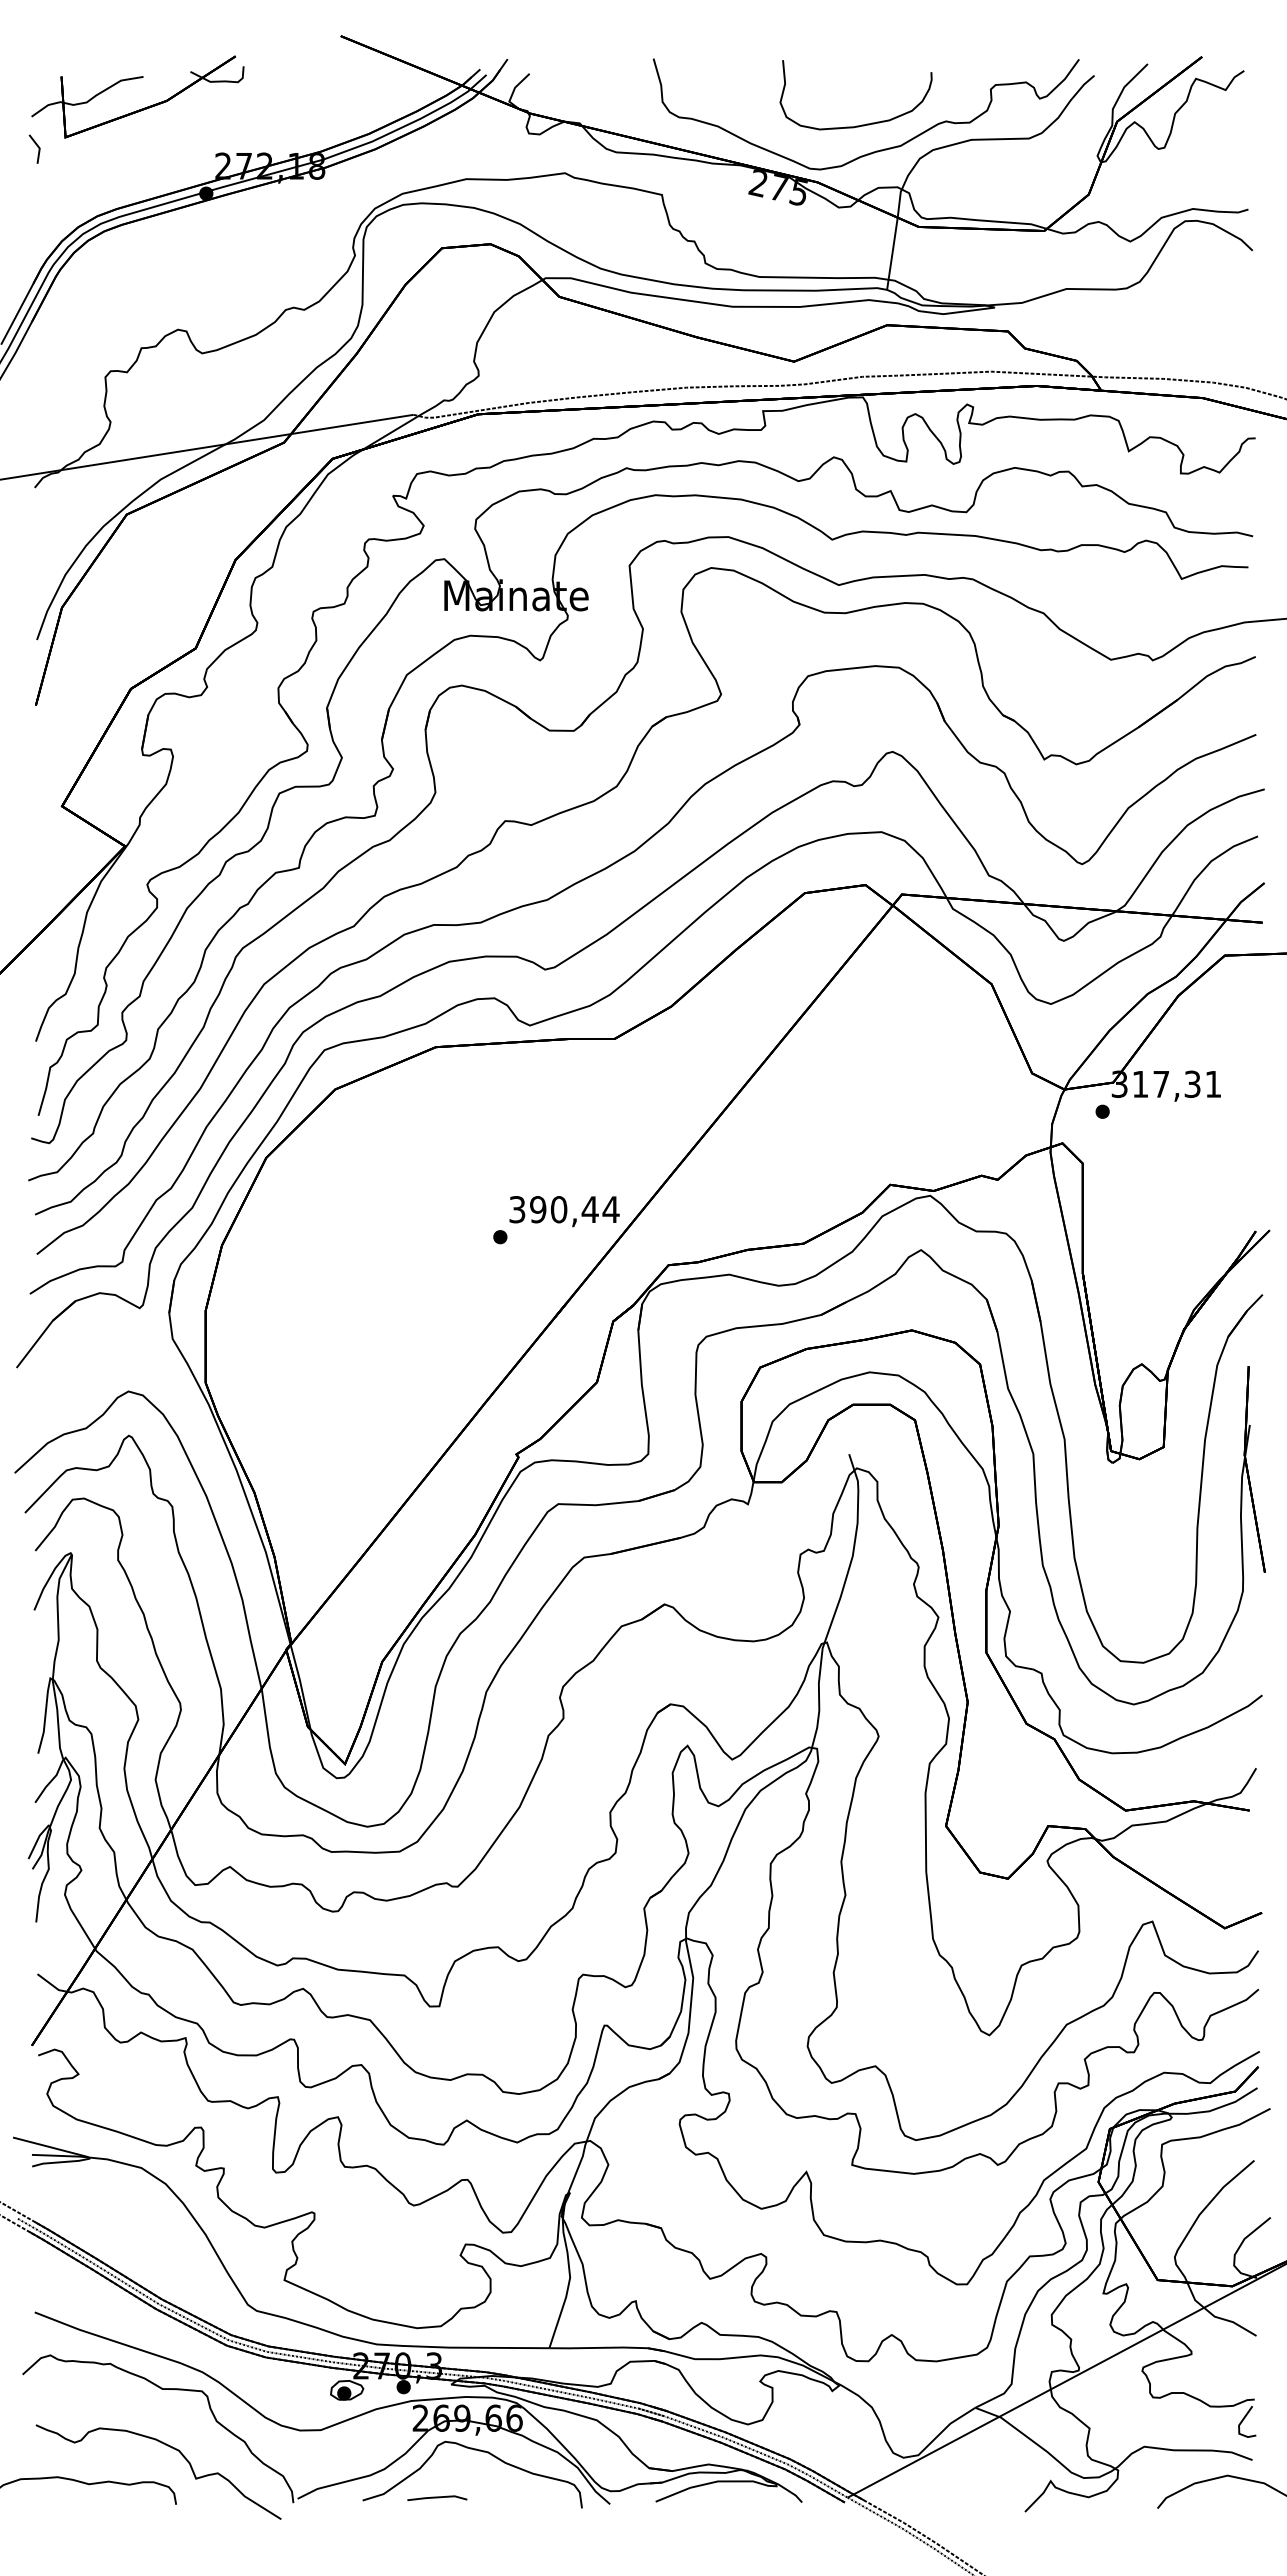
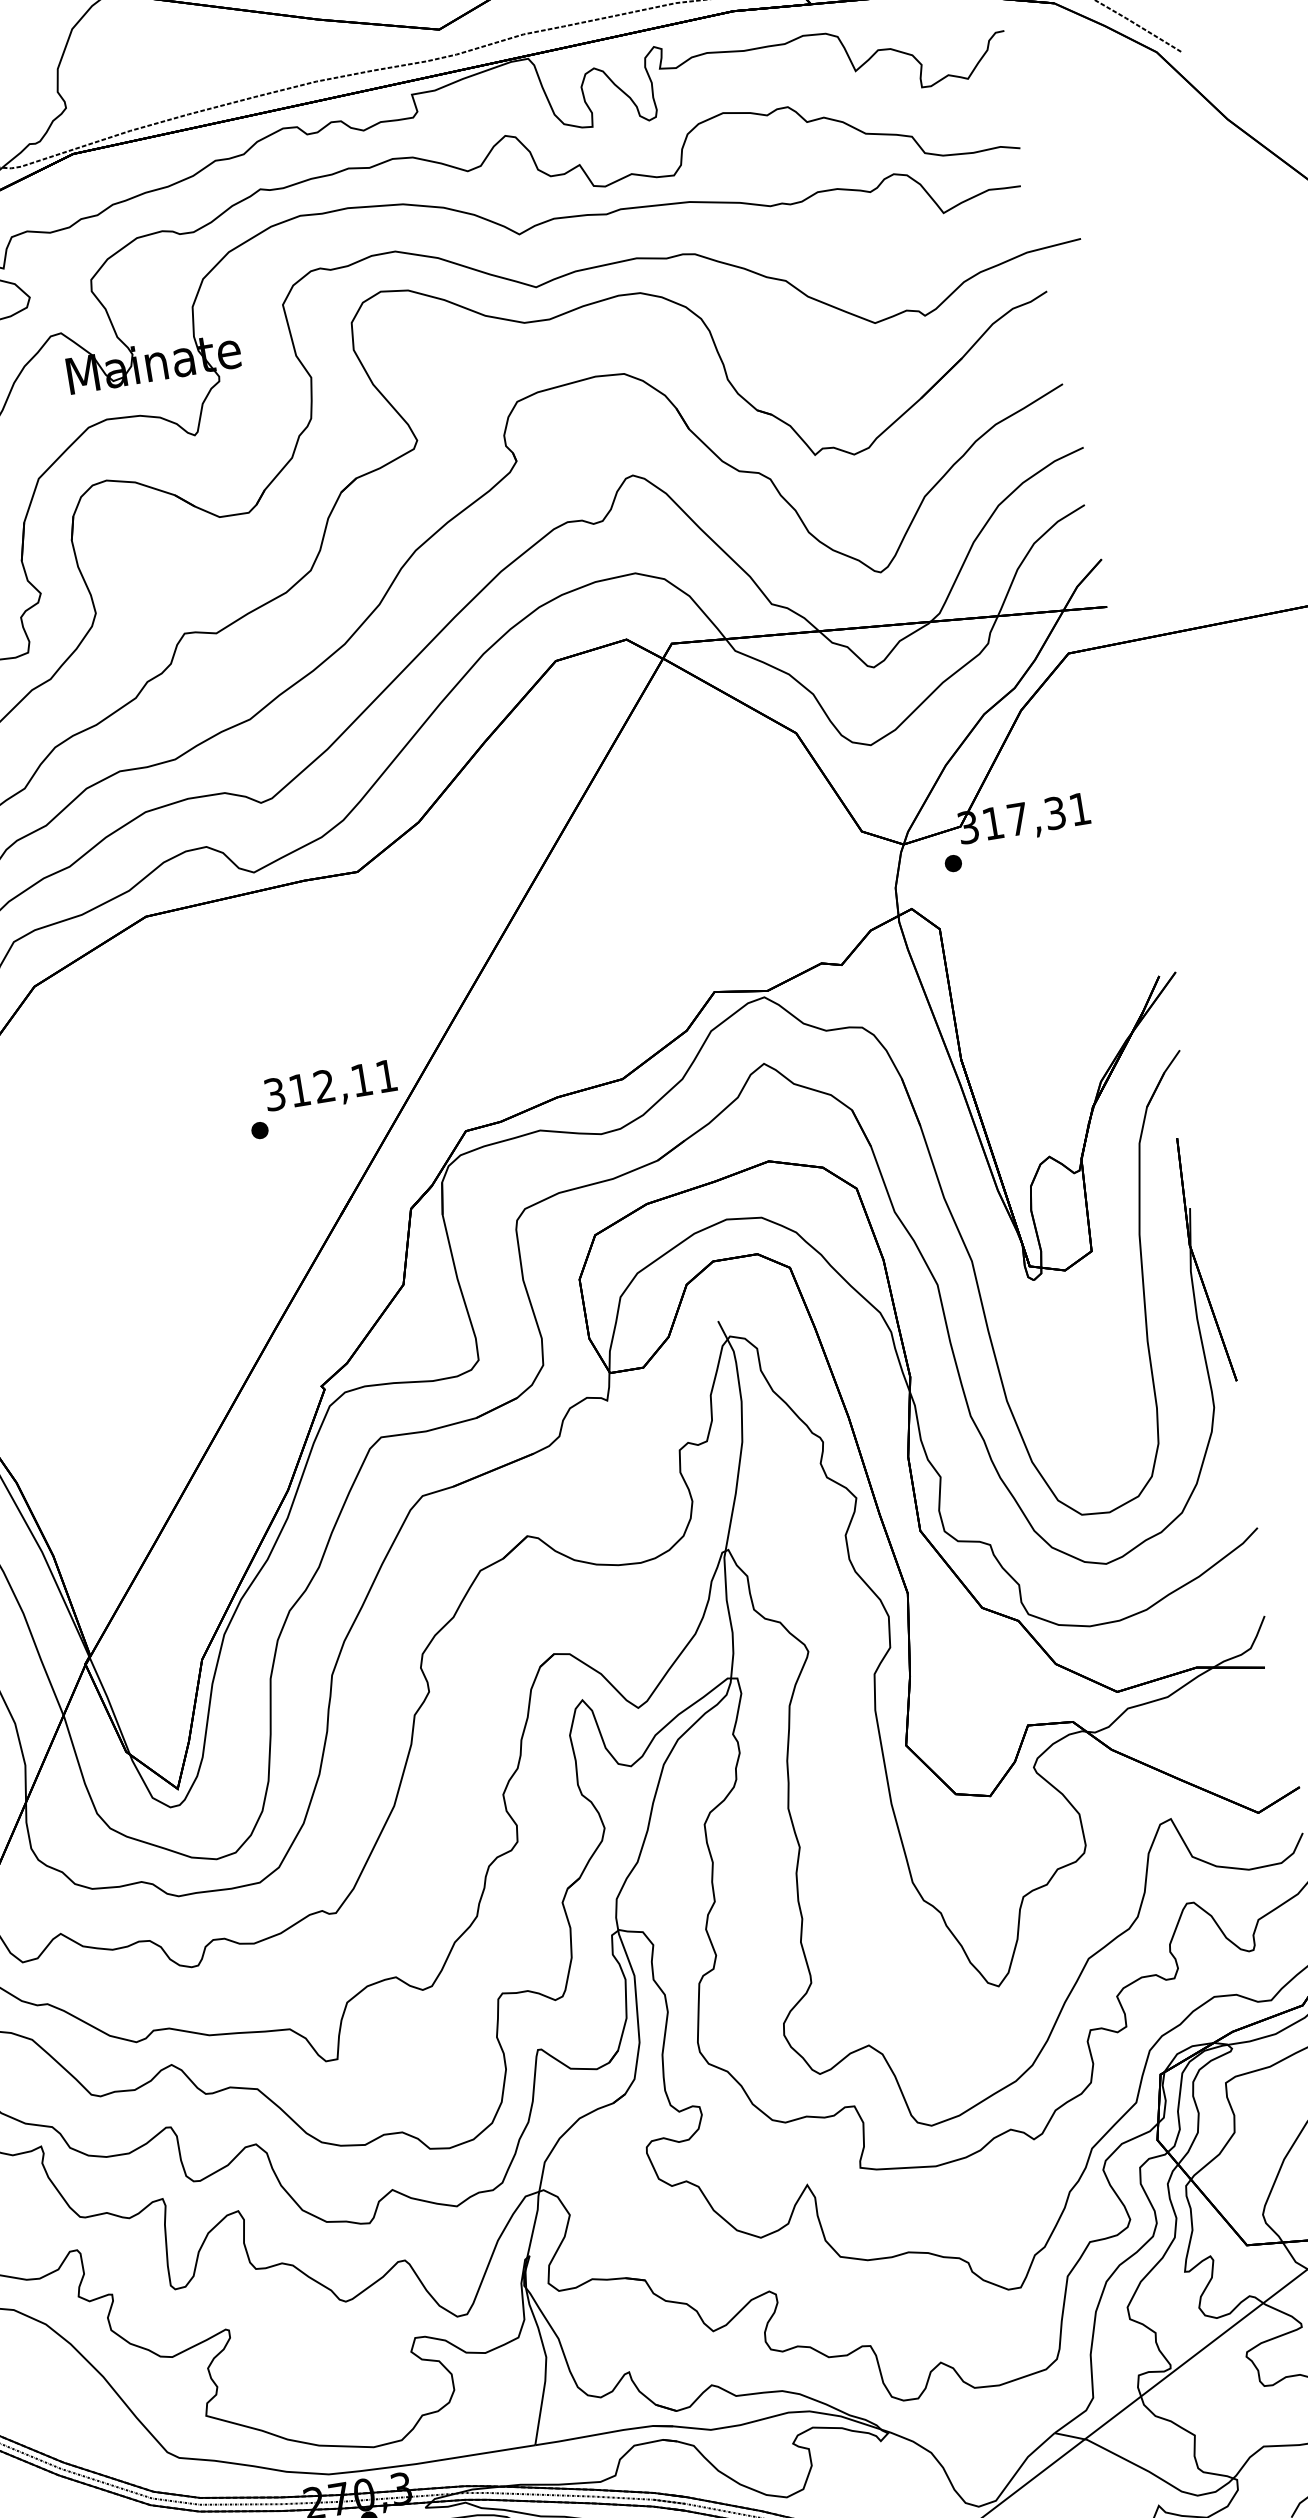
text: (574, 1209) -> (342, 1083), 390,44 -> 312,11

